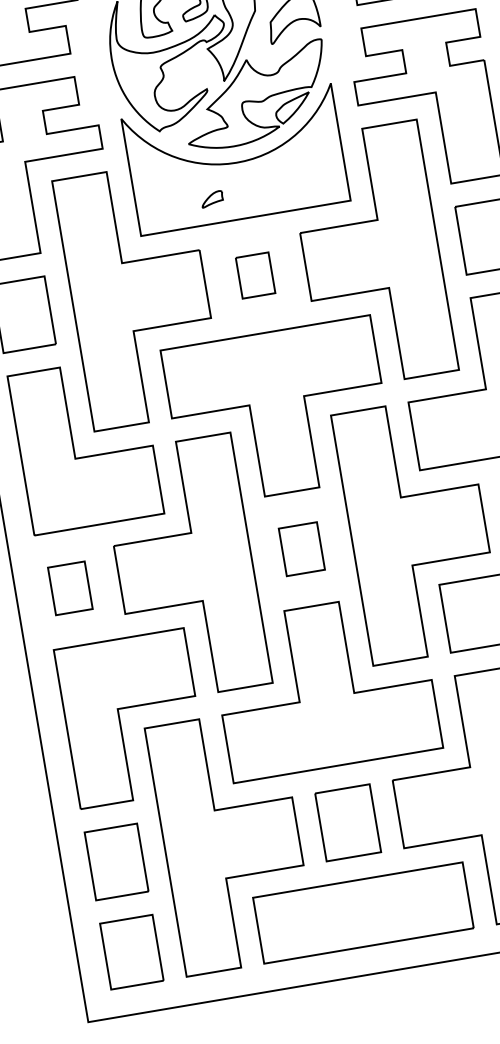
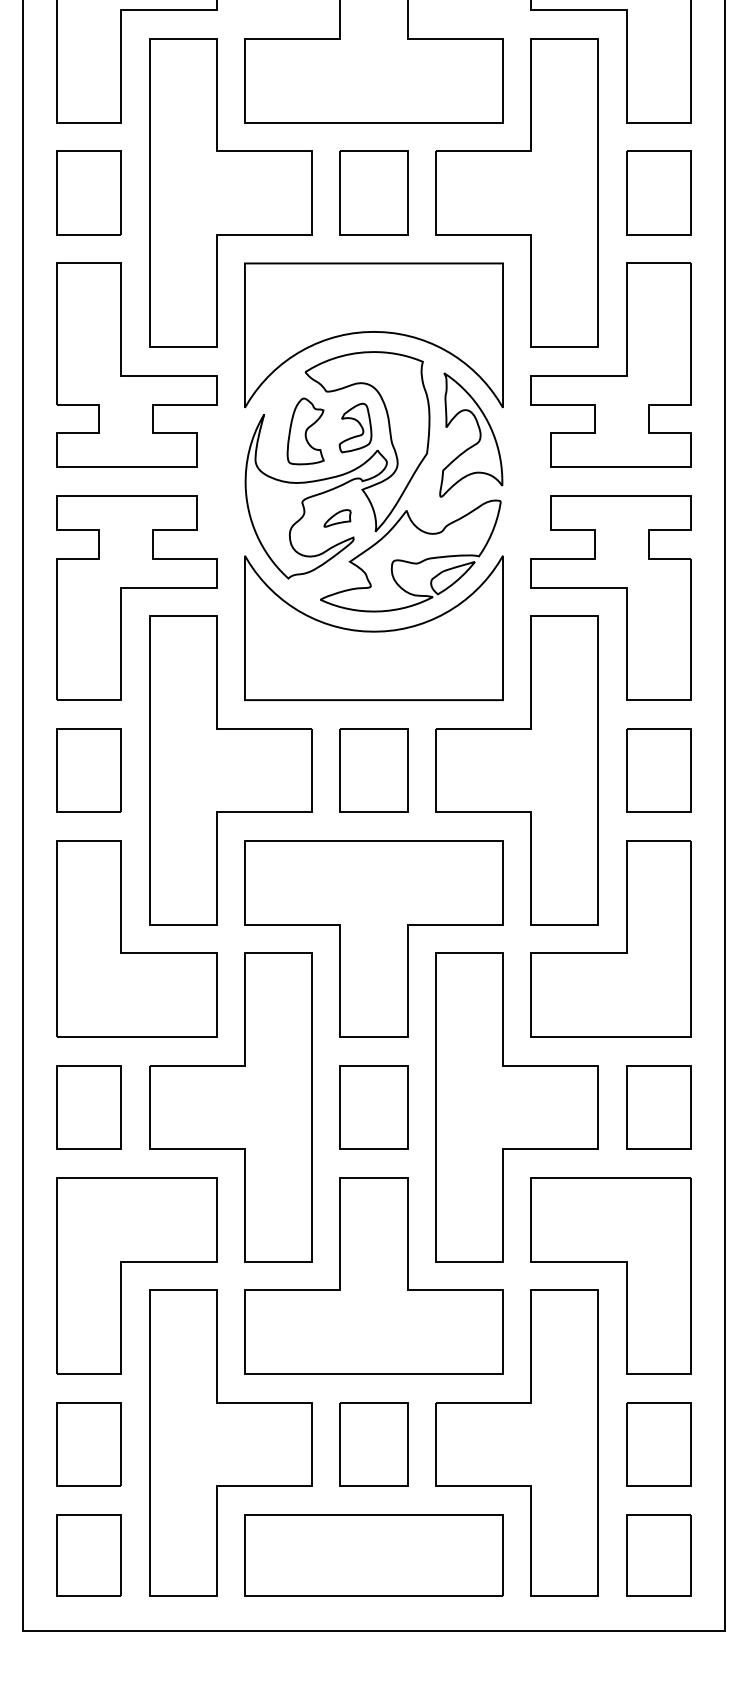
part: (212, 199) -> (337, 518), moved
part: (255, 275) -> (373, 770), size x1.67
part: (301, 549) -> (373, 1107), size x1.43
part: (70, 588) -> (88, 1107), size x1.43

